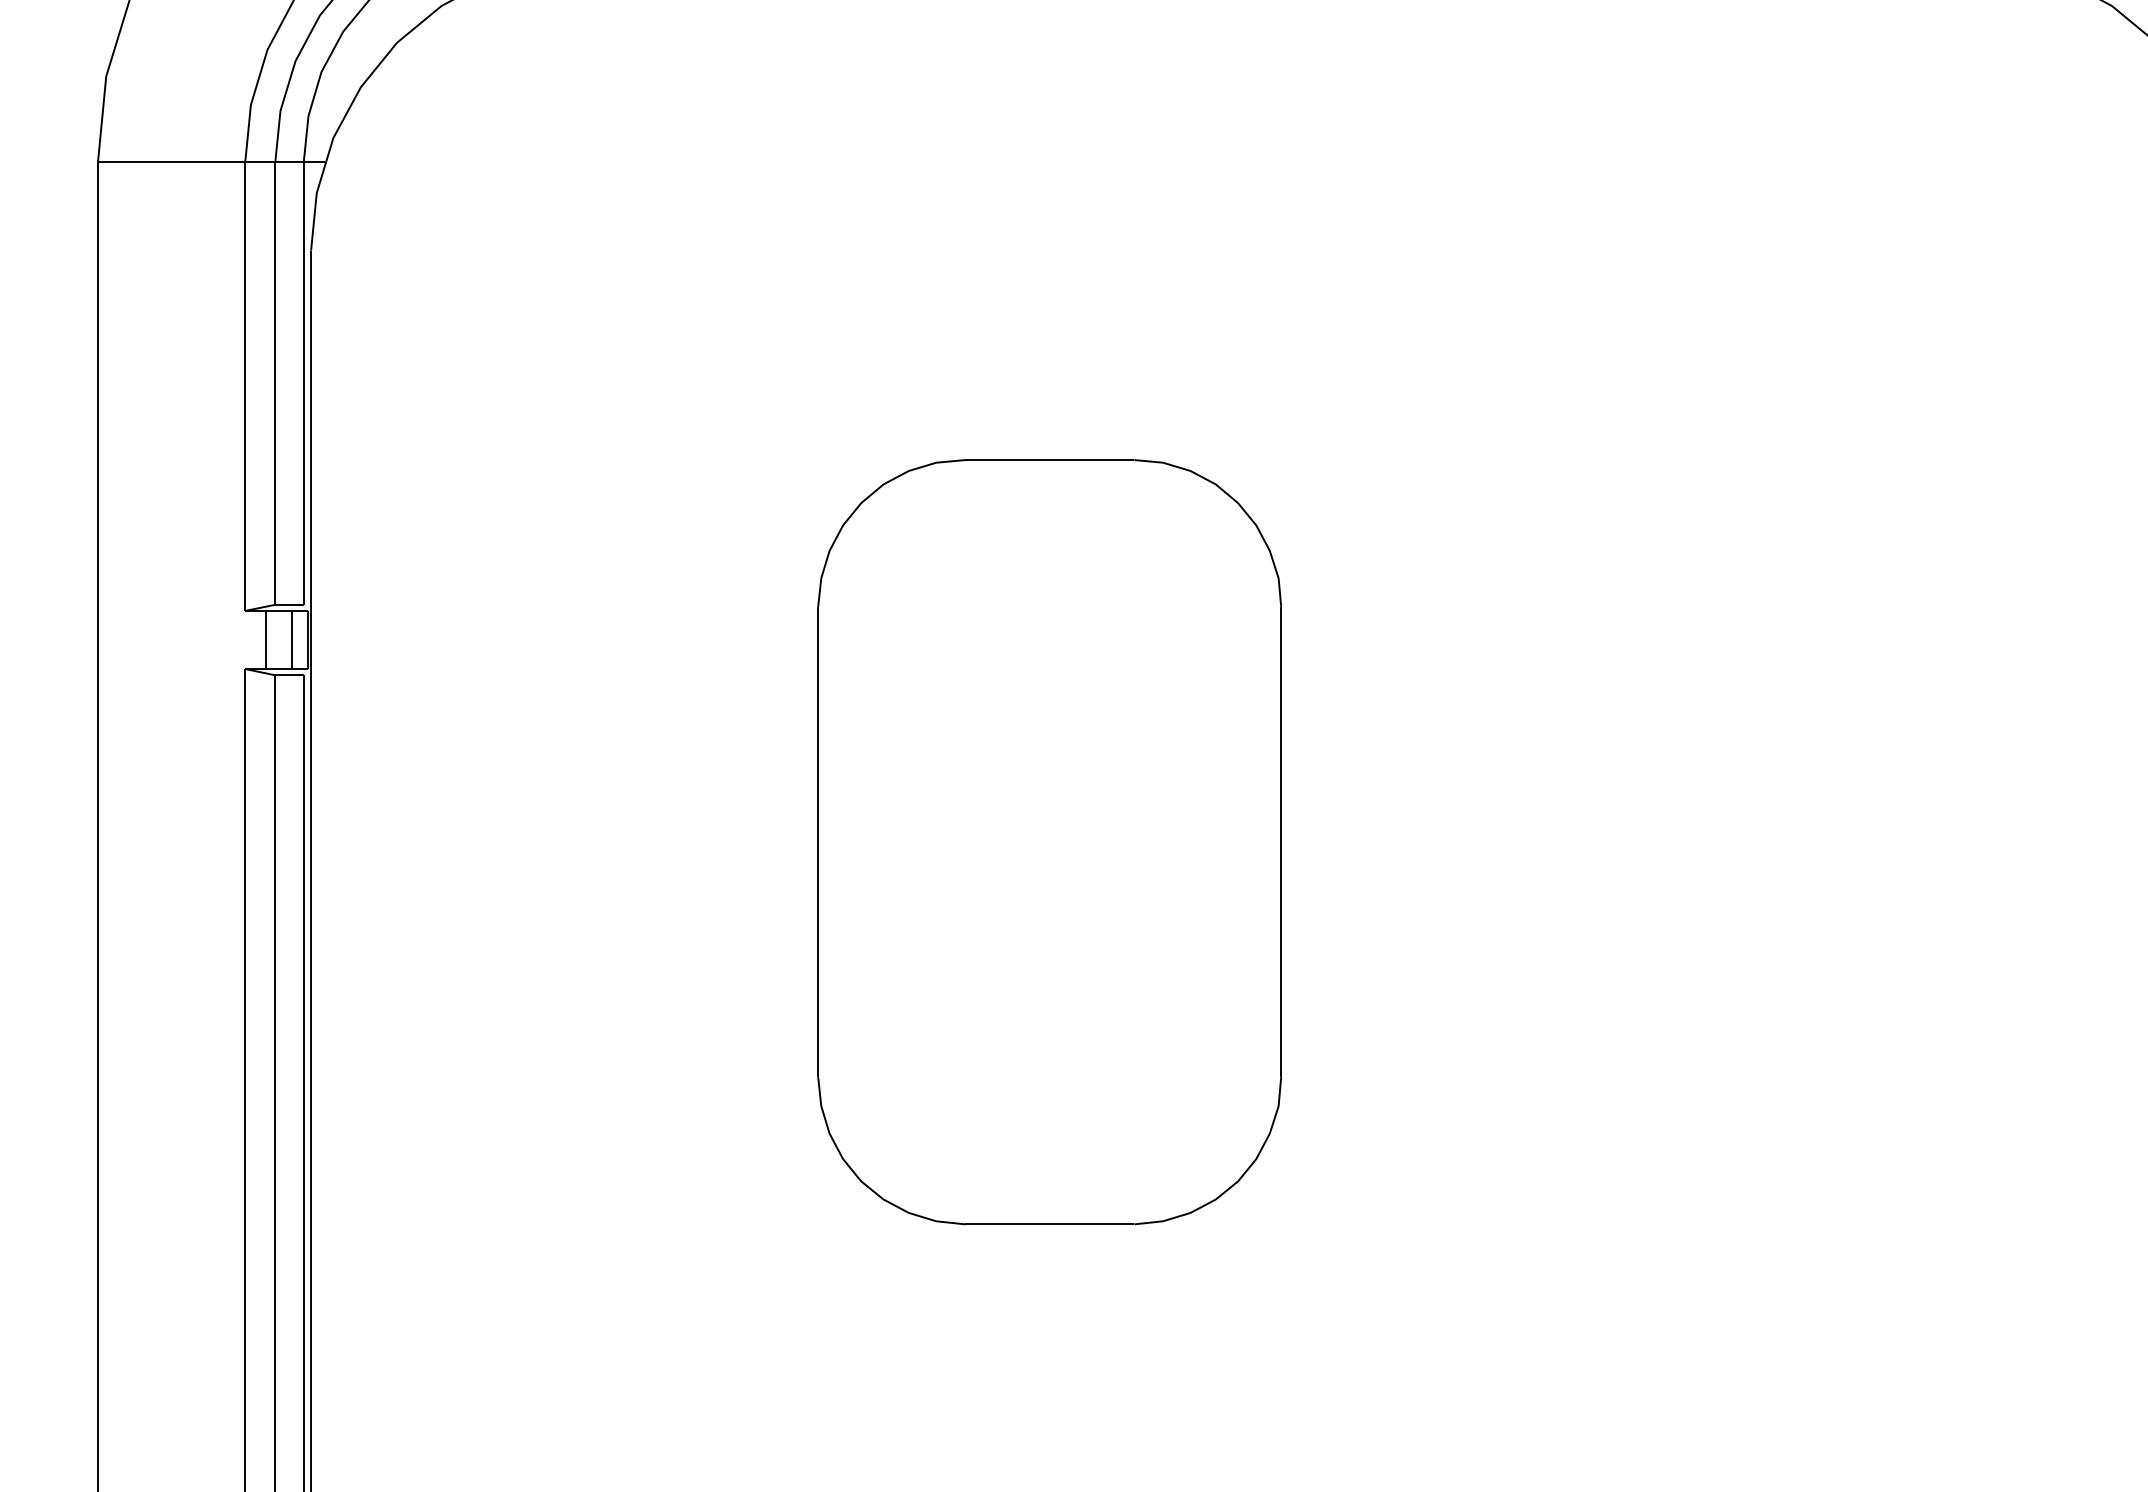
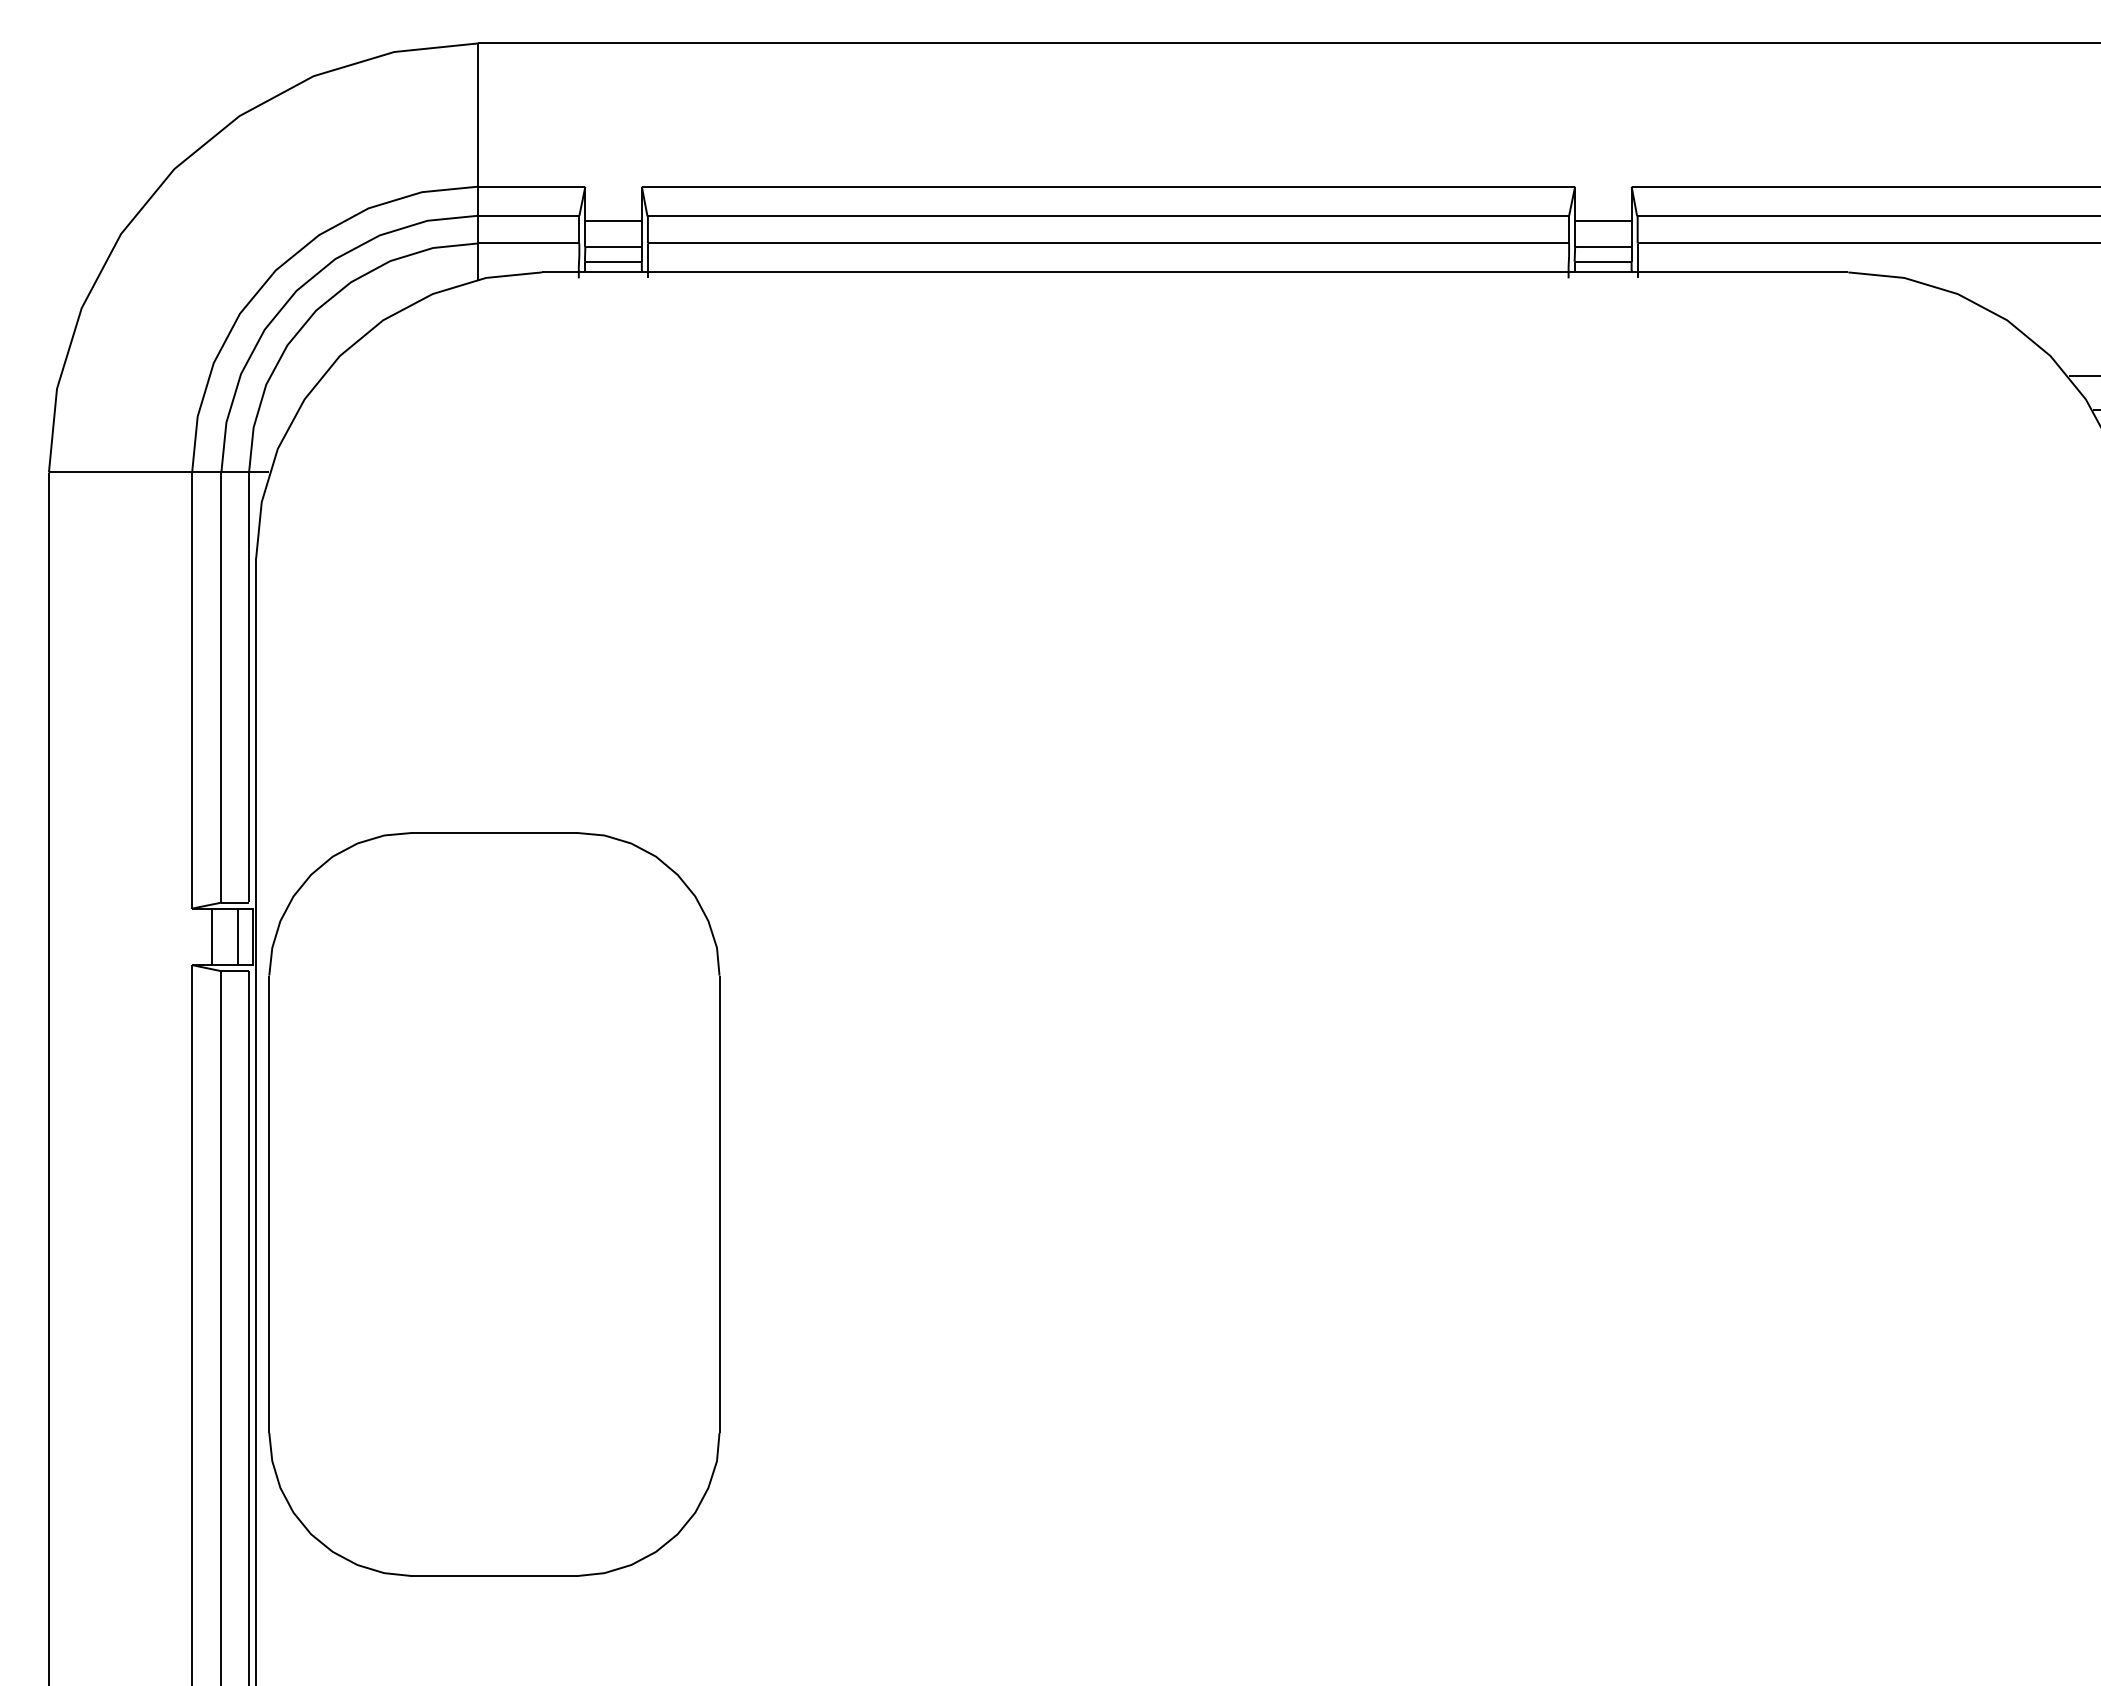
part: (1049, 842) -> (494, 1204), moved

